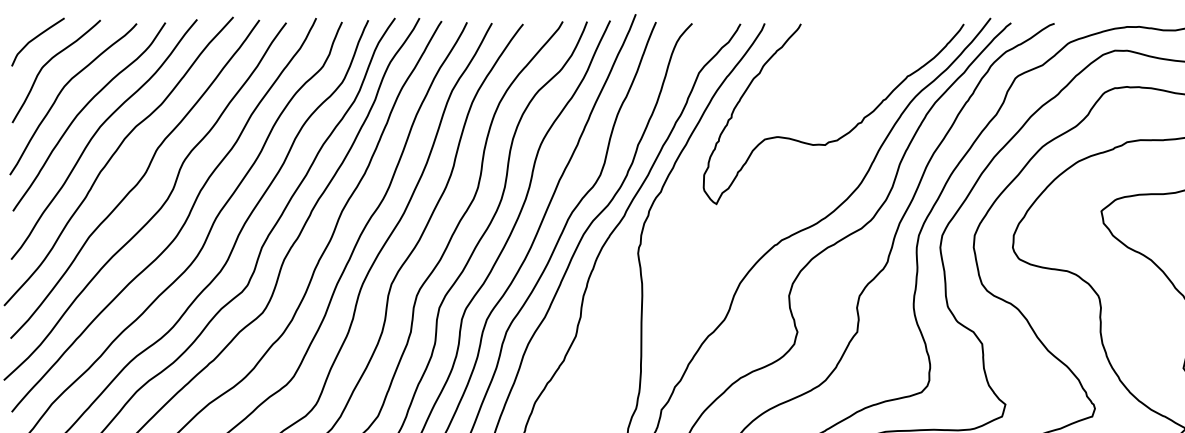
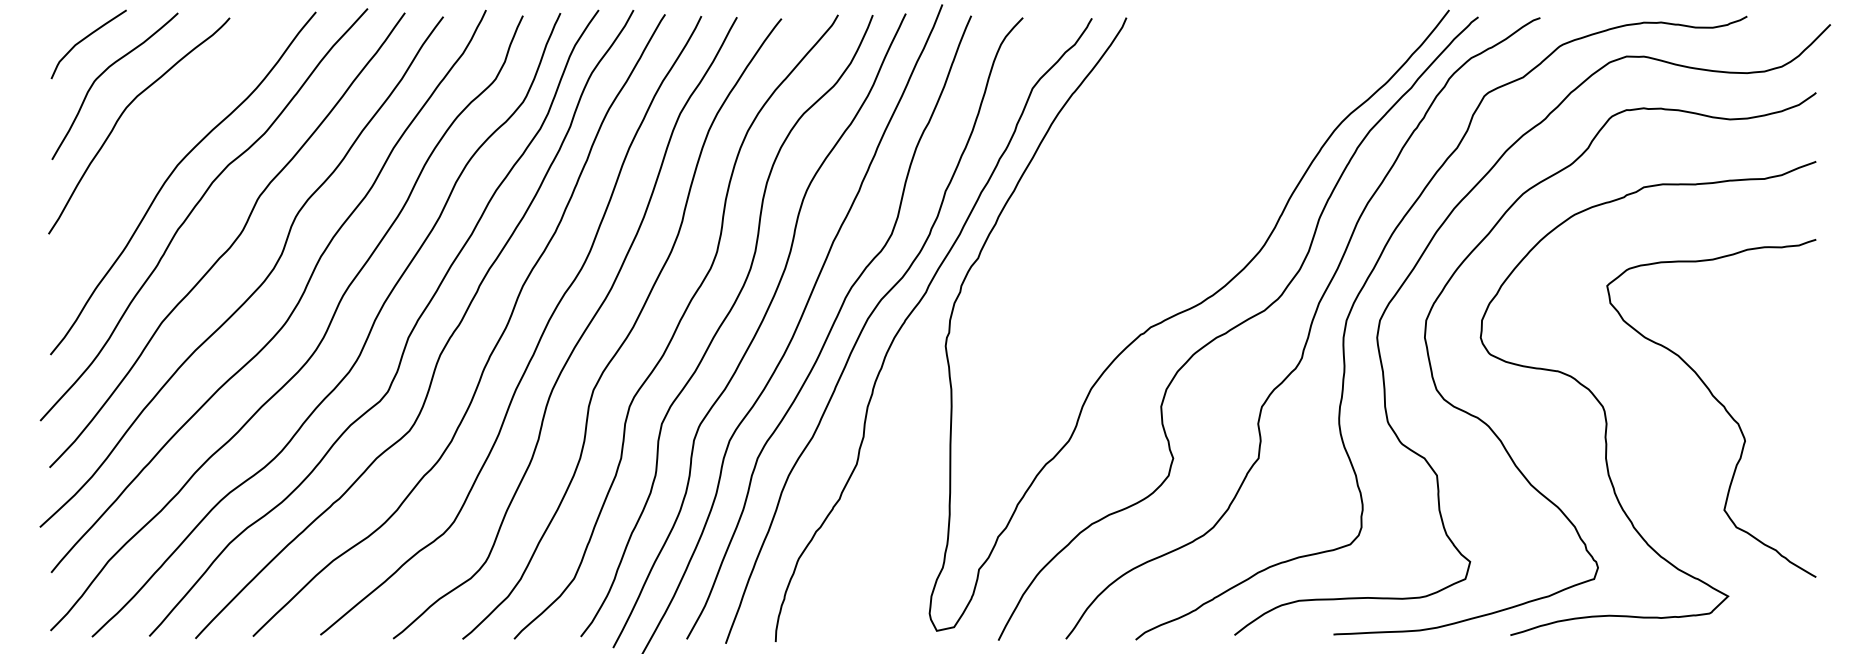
curve: (80, 112) -> (149, 145), removed
curve: (845, 133) -> (1241, 175), removed

